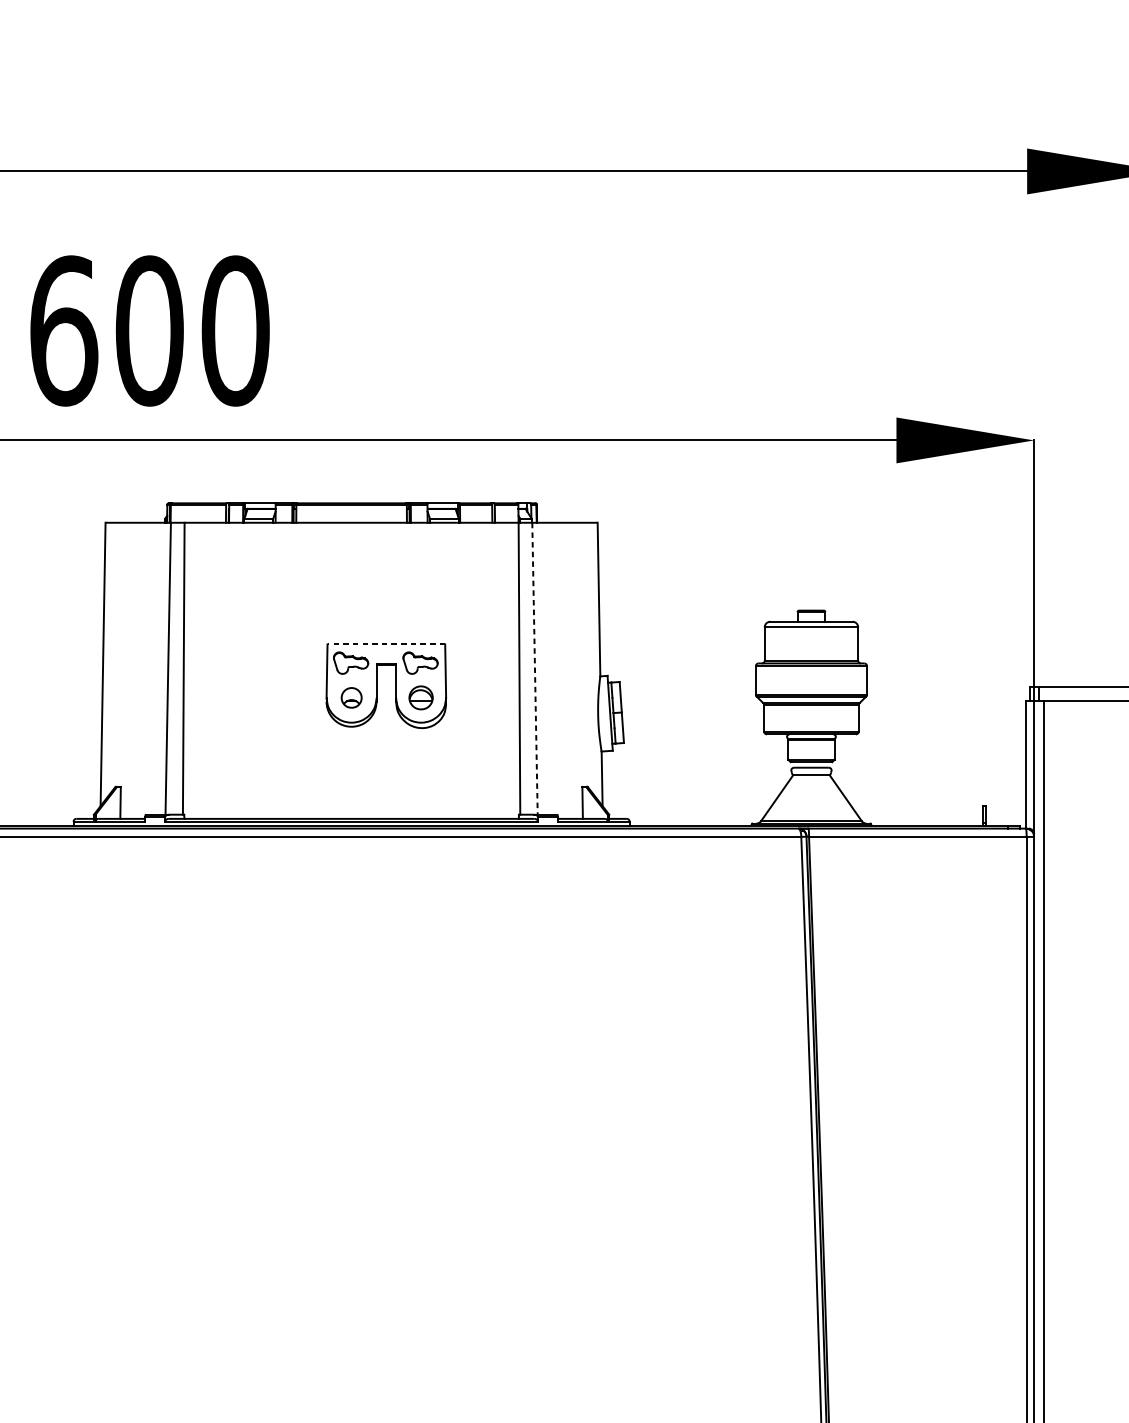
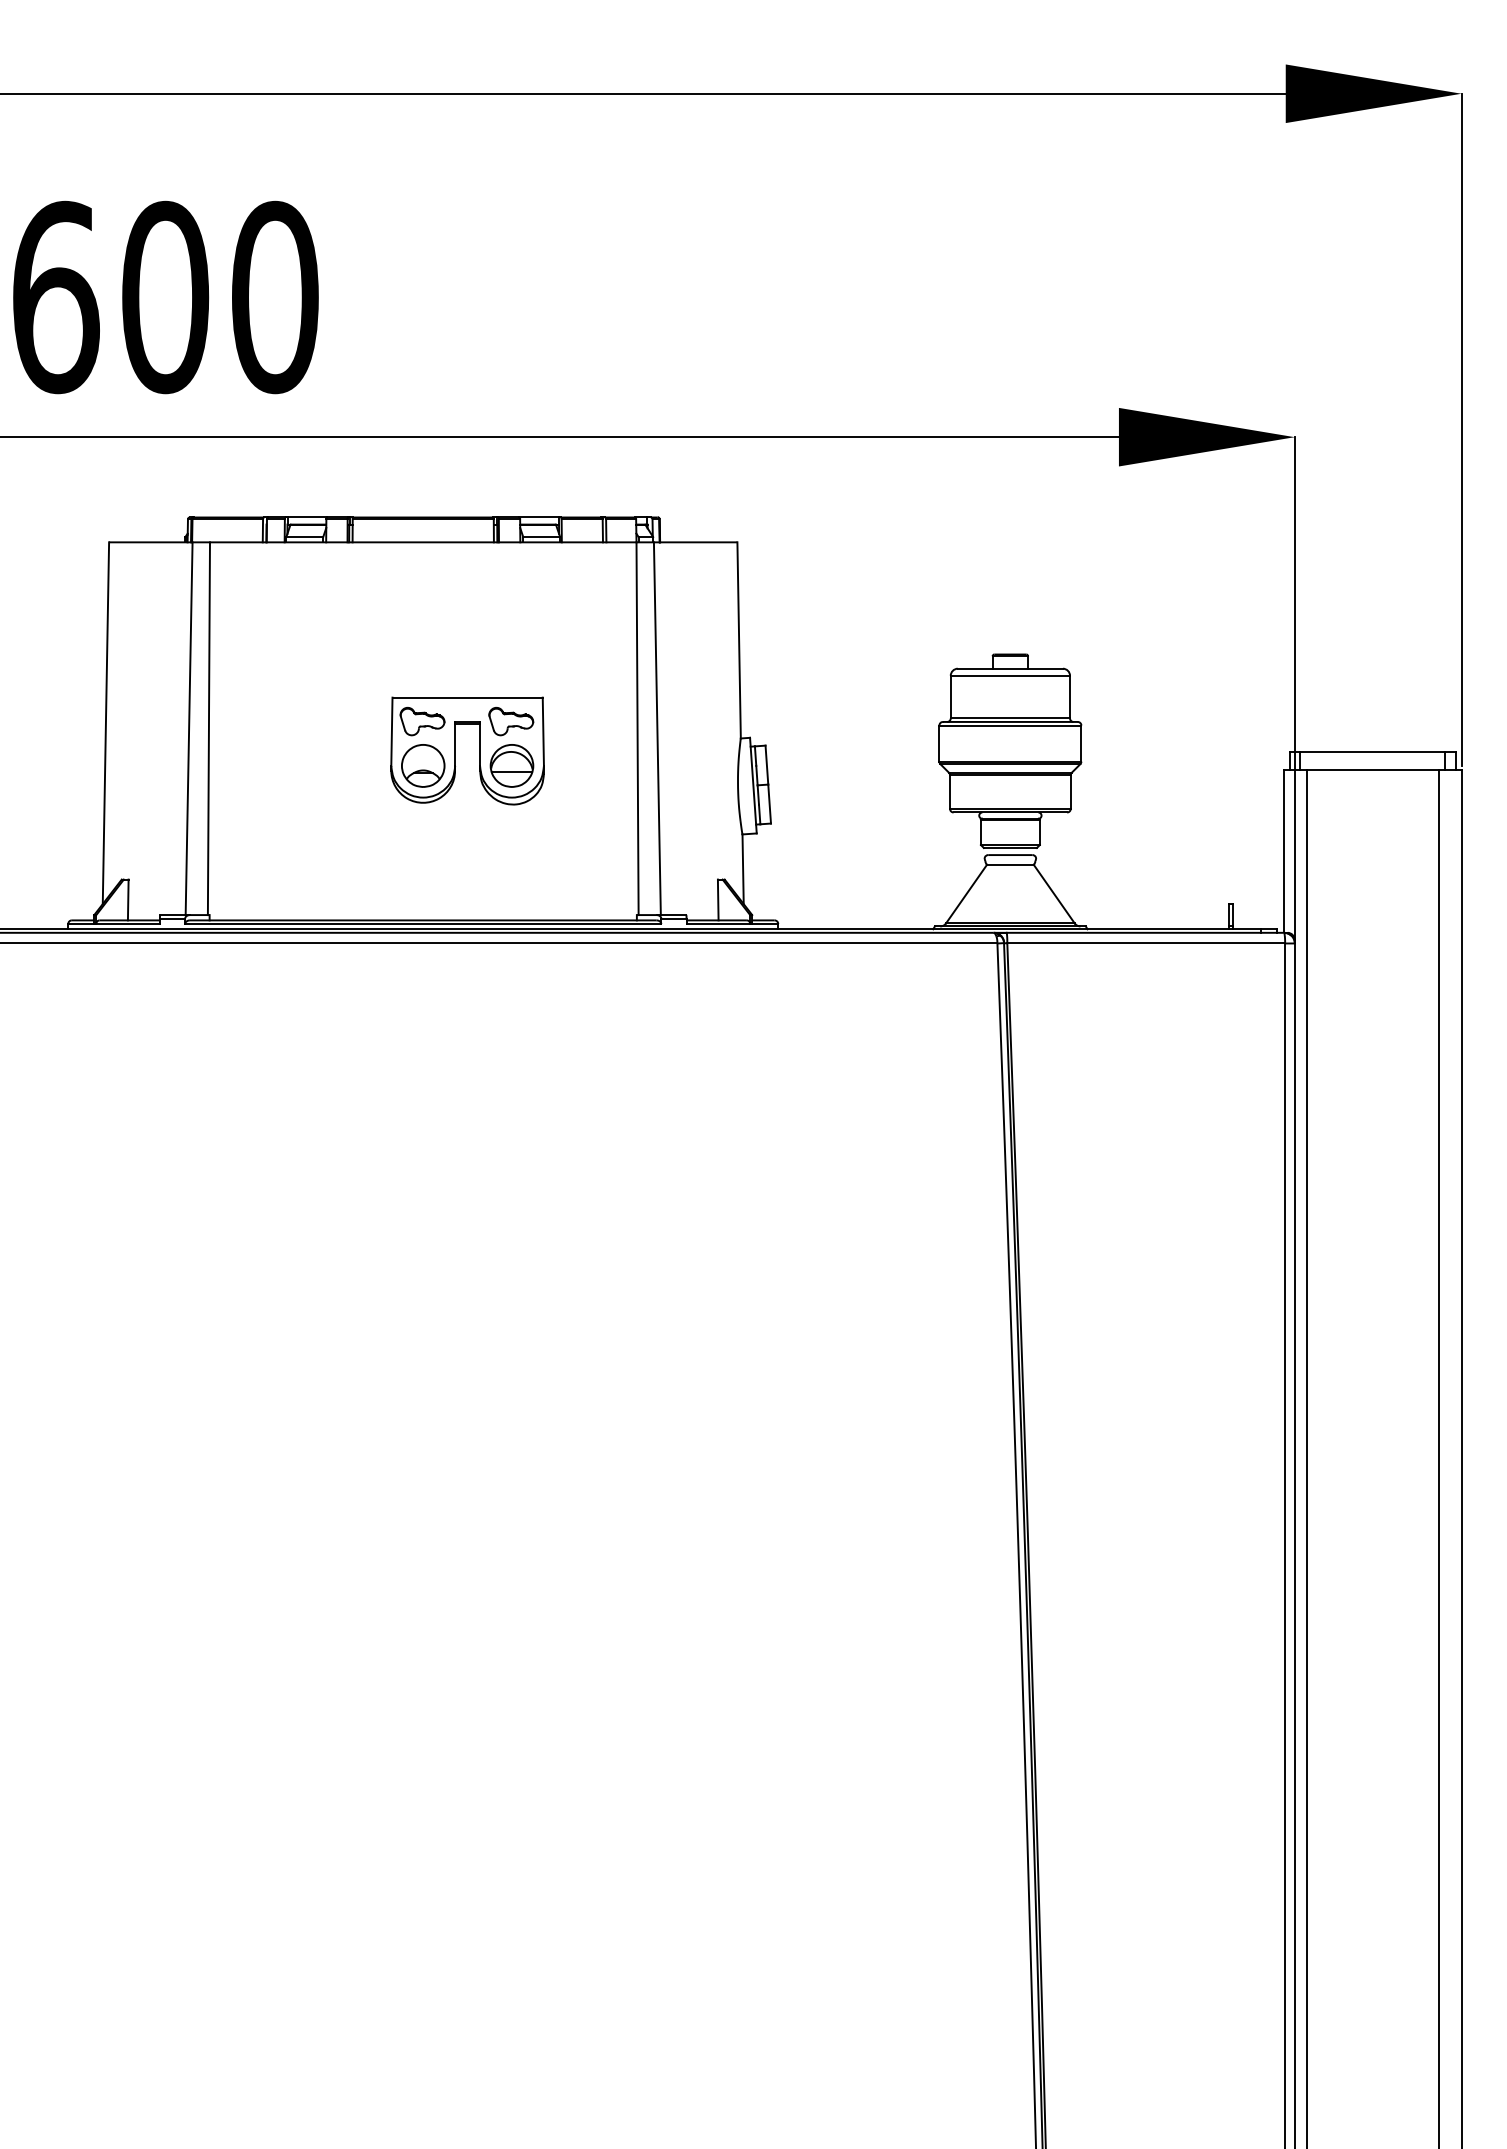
line: (386, 644) -> (467, 697), dashed -> solid
line: (535, 669) -> (657, 729), dashed -> solid
part: (351, 697) -> (423, 765), size x1.67
part: (420, 697) -> (511, 765), size x1.43

